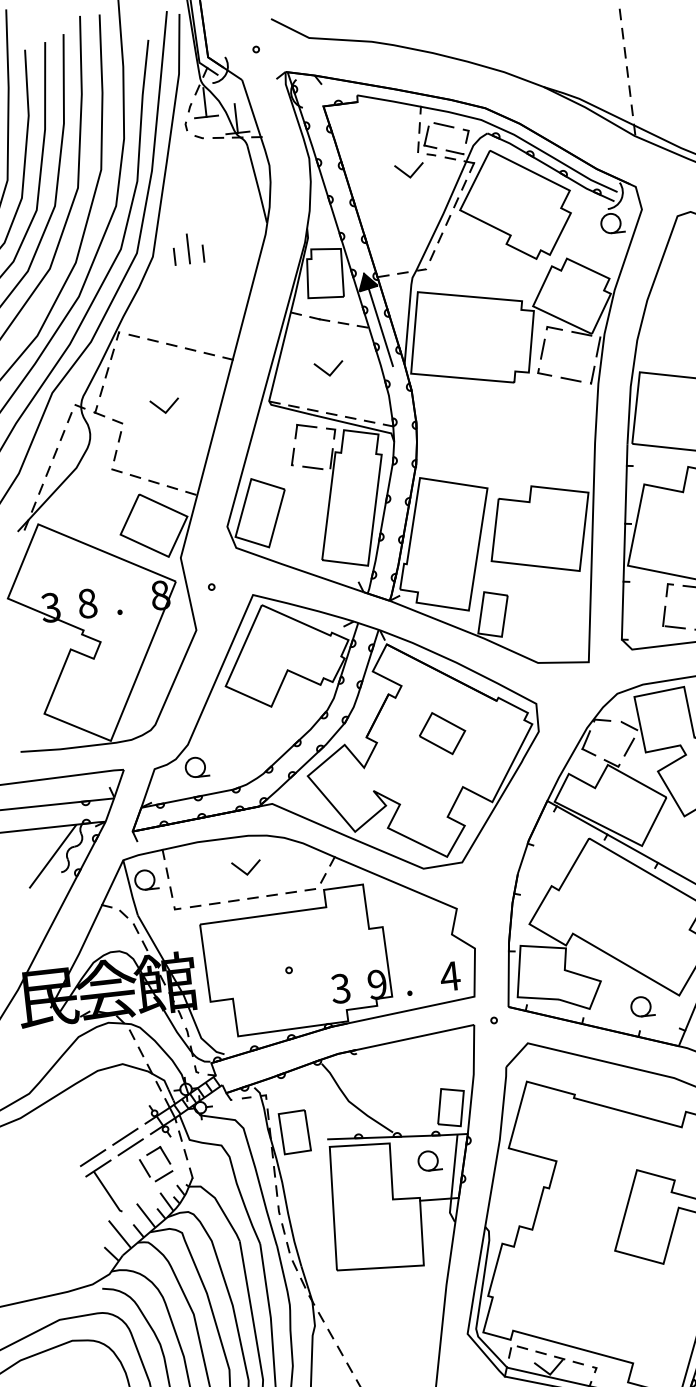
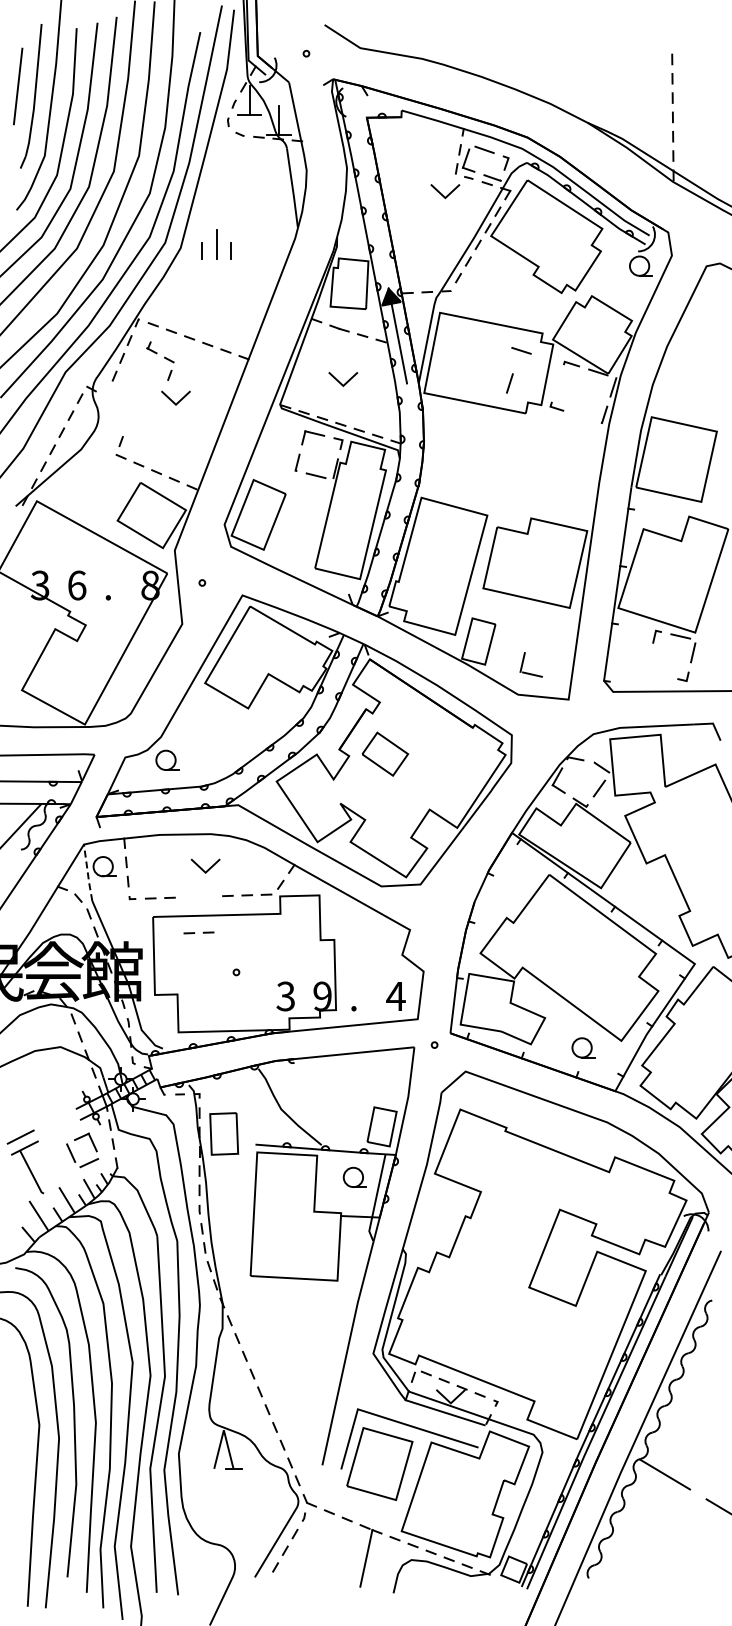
line: (542, 349) -> (509, 383), moved
line: (570, 379) -> (521, 350), moved
part: (108, 423) -> (160, 360), moved
text: (87, 603) -> (77, 585), 8 -> 6
part: (665, 618) -> (523, 664), moved
part: (442, 732) -> (385, 753), moved
line: (129, 887) -> (87, 872), solid -> dashed
line: (240, 900) -> (195, 933), moved
line: (125, 1136) -> (55, 1119), removed
line: (130, 1147) -> (59, 1130), removed

